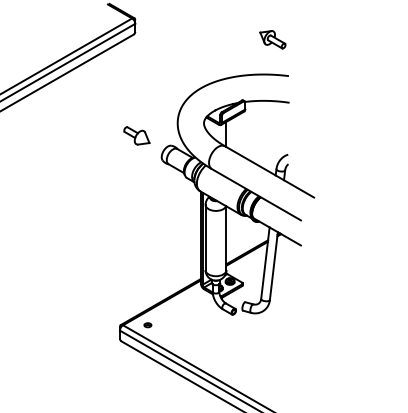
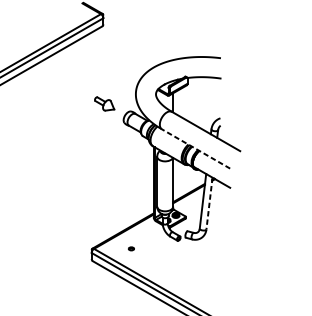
part: (272, 39) -> (208, 30), removed
line: (255, 194) -> (195, 148), solid -> dashed
line: (273, 266) -> (209, 203), solid -> dashed
part: (147, 325) -> (131, 249), moved

